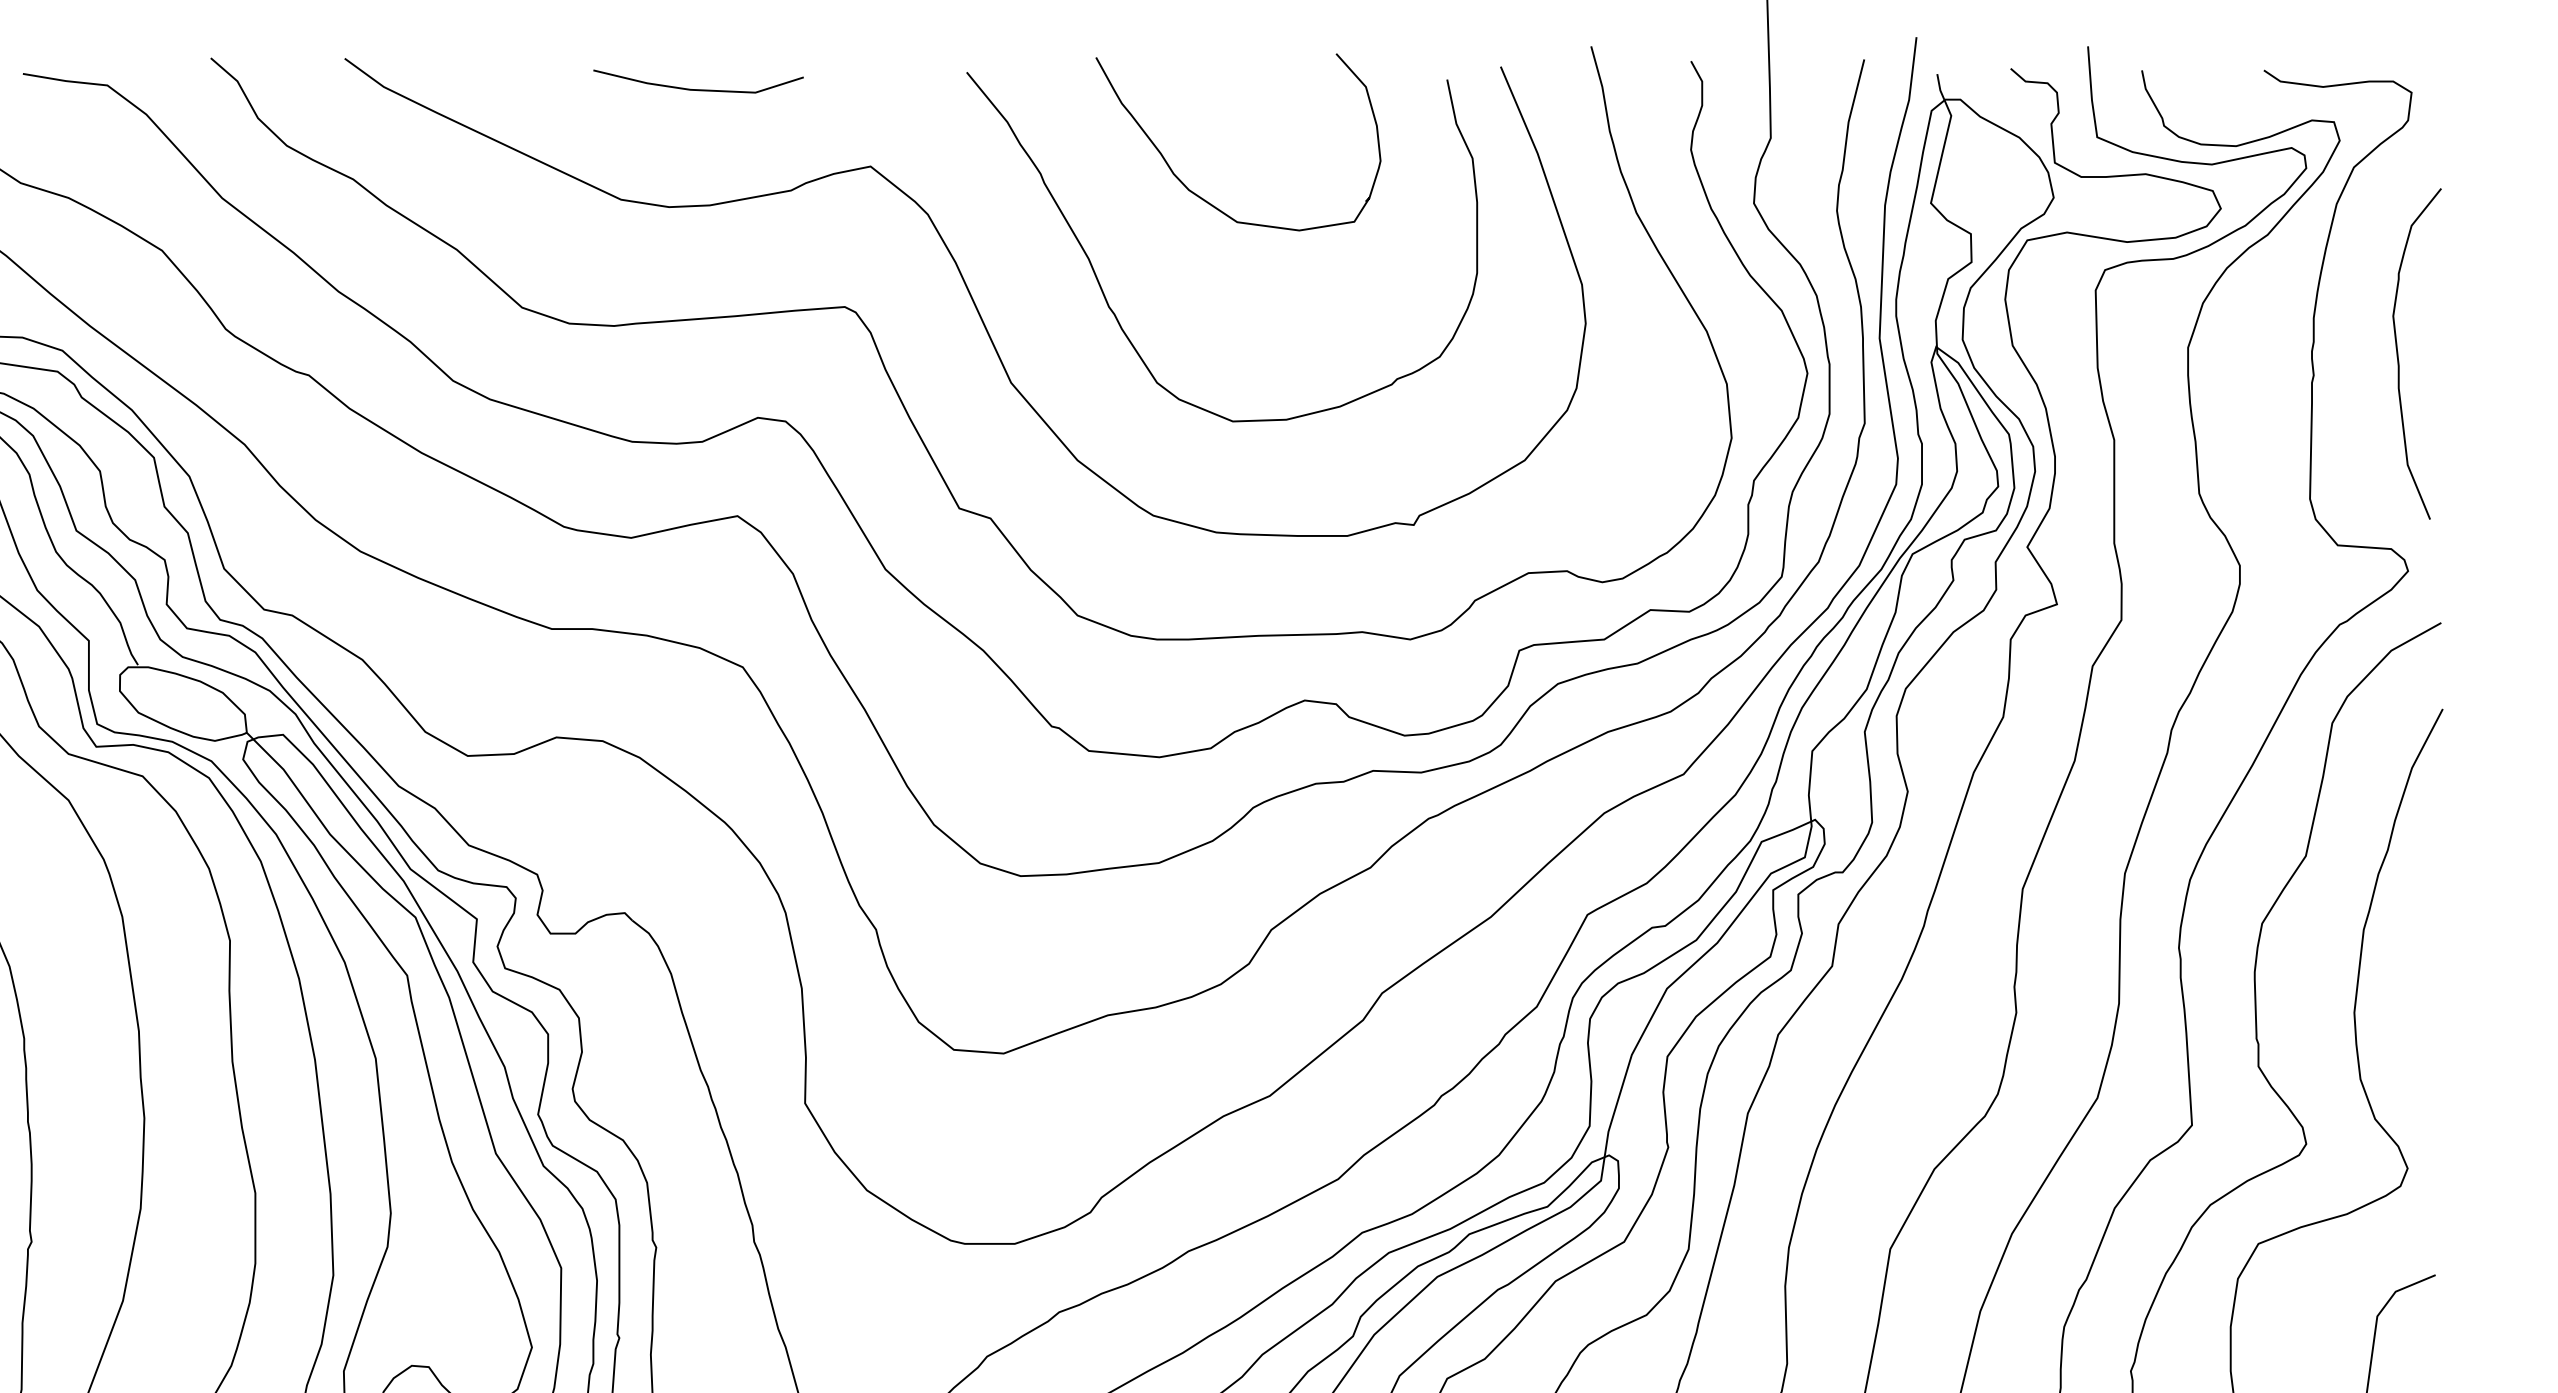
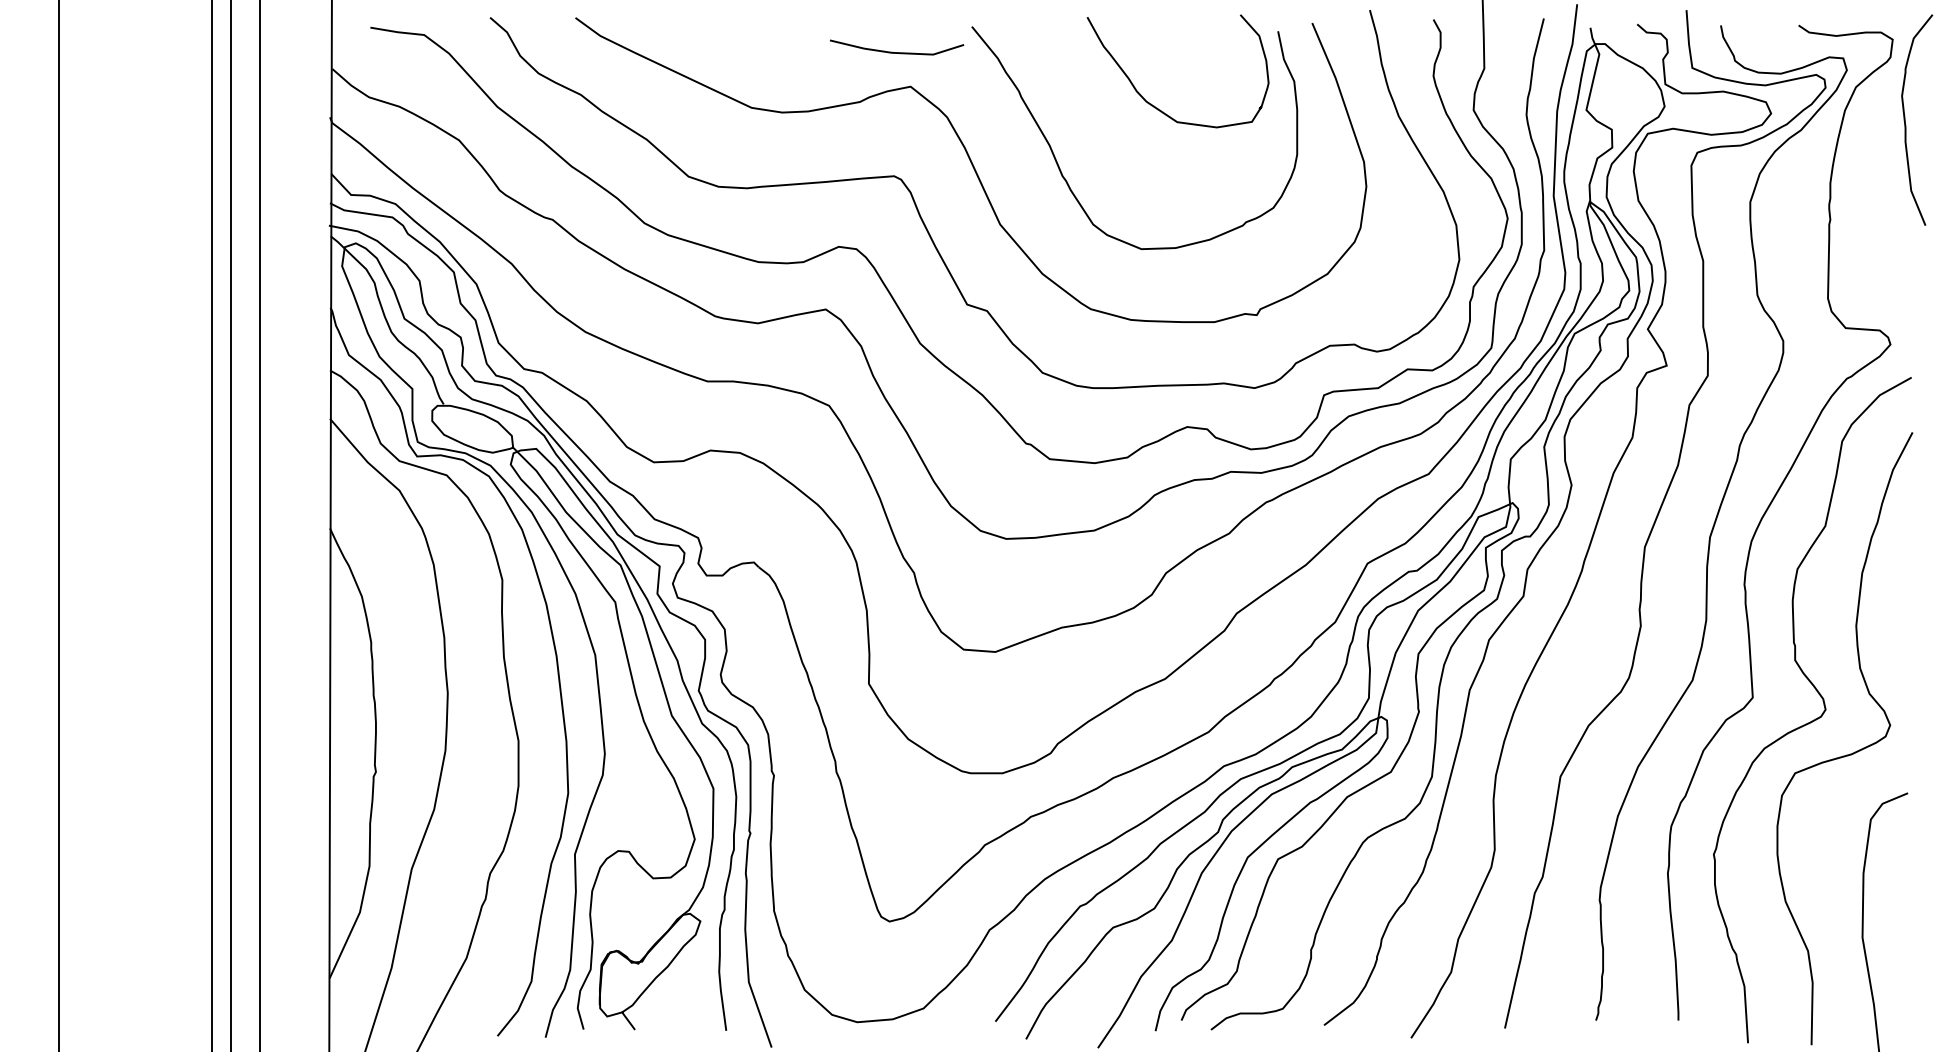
line: (699, 89) -> (897, 52), moved
curve: (1201, 196) -> (1154, 105), moved
curve: (2398, 352) -> (1905, 119), moved

